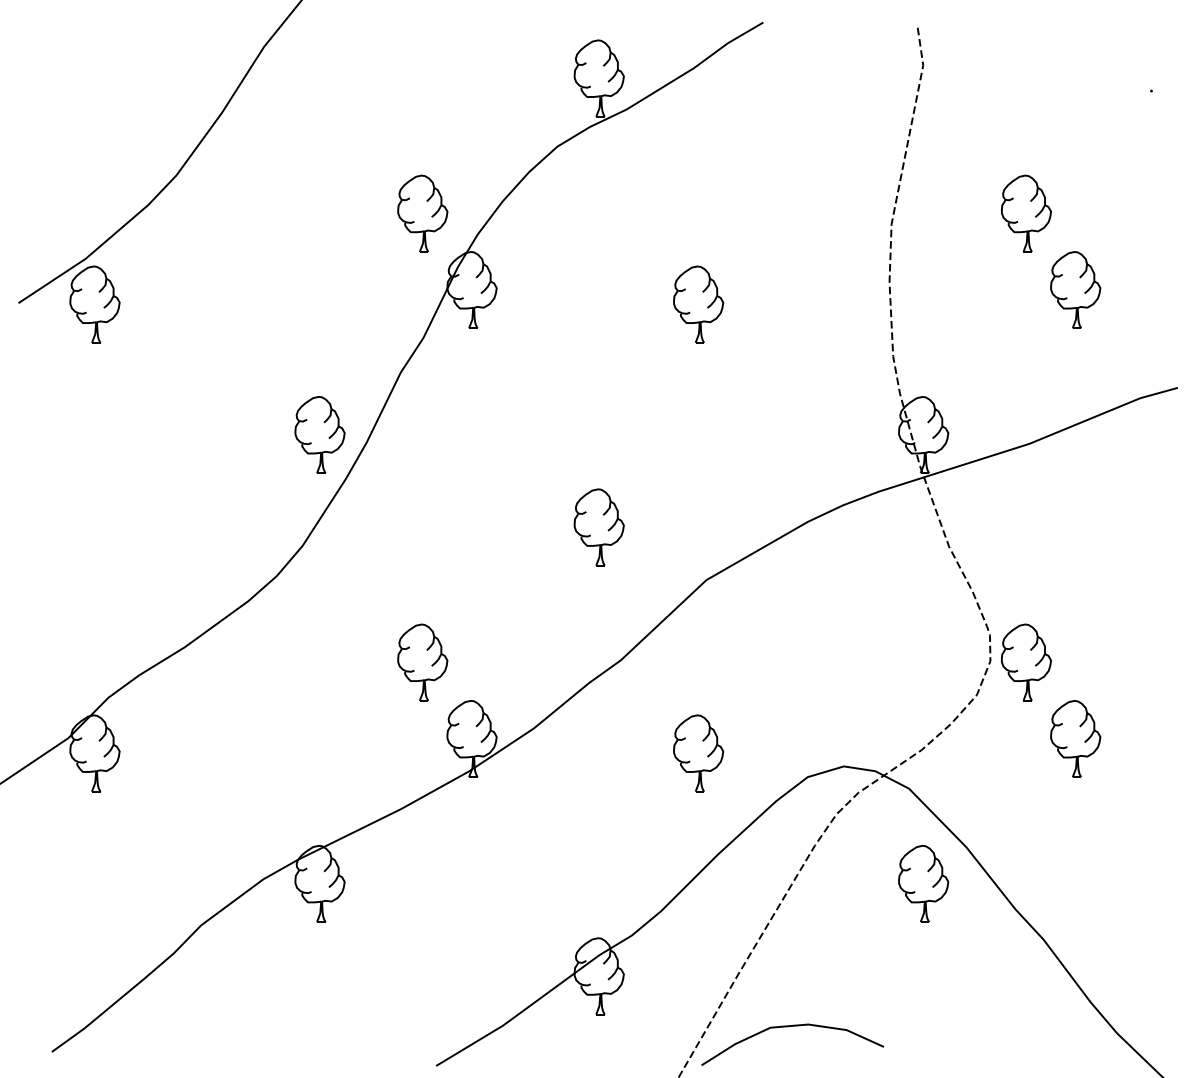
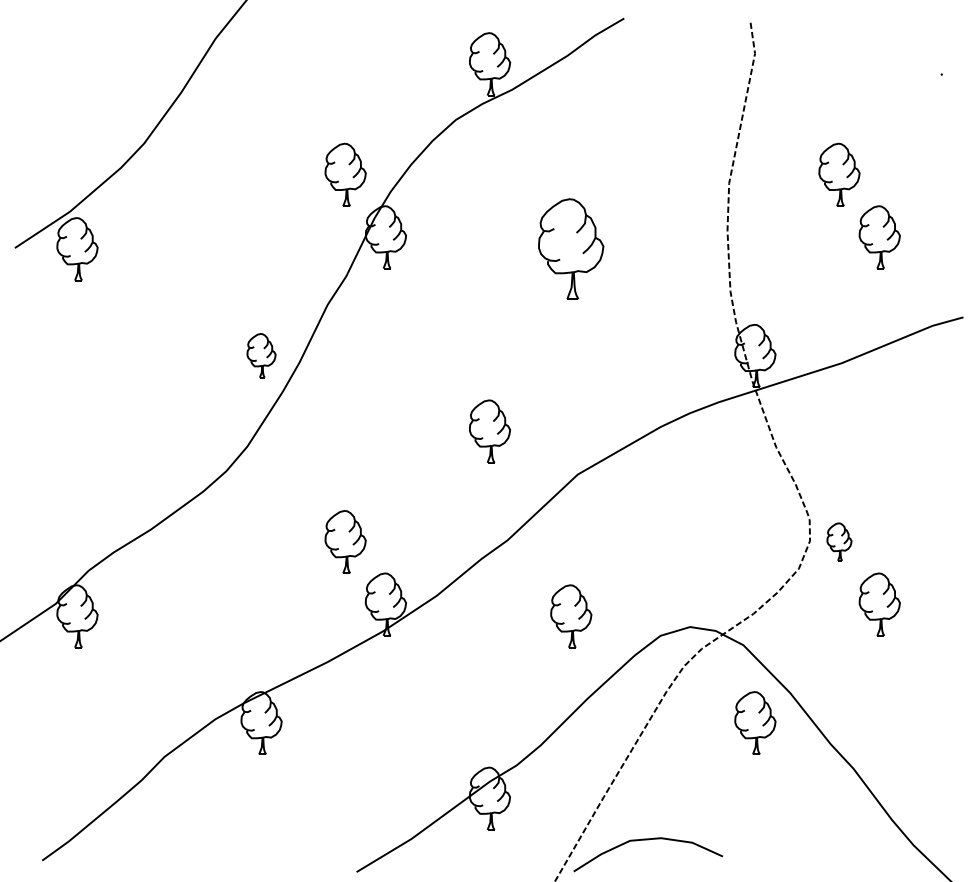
part: (698, 304) -> (571, 249), size x1.6
part: (319, 434) -> (261, 355), size x0.7
part: (1026, 661) -> (839, 541), size x0.6

